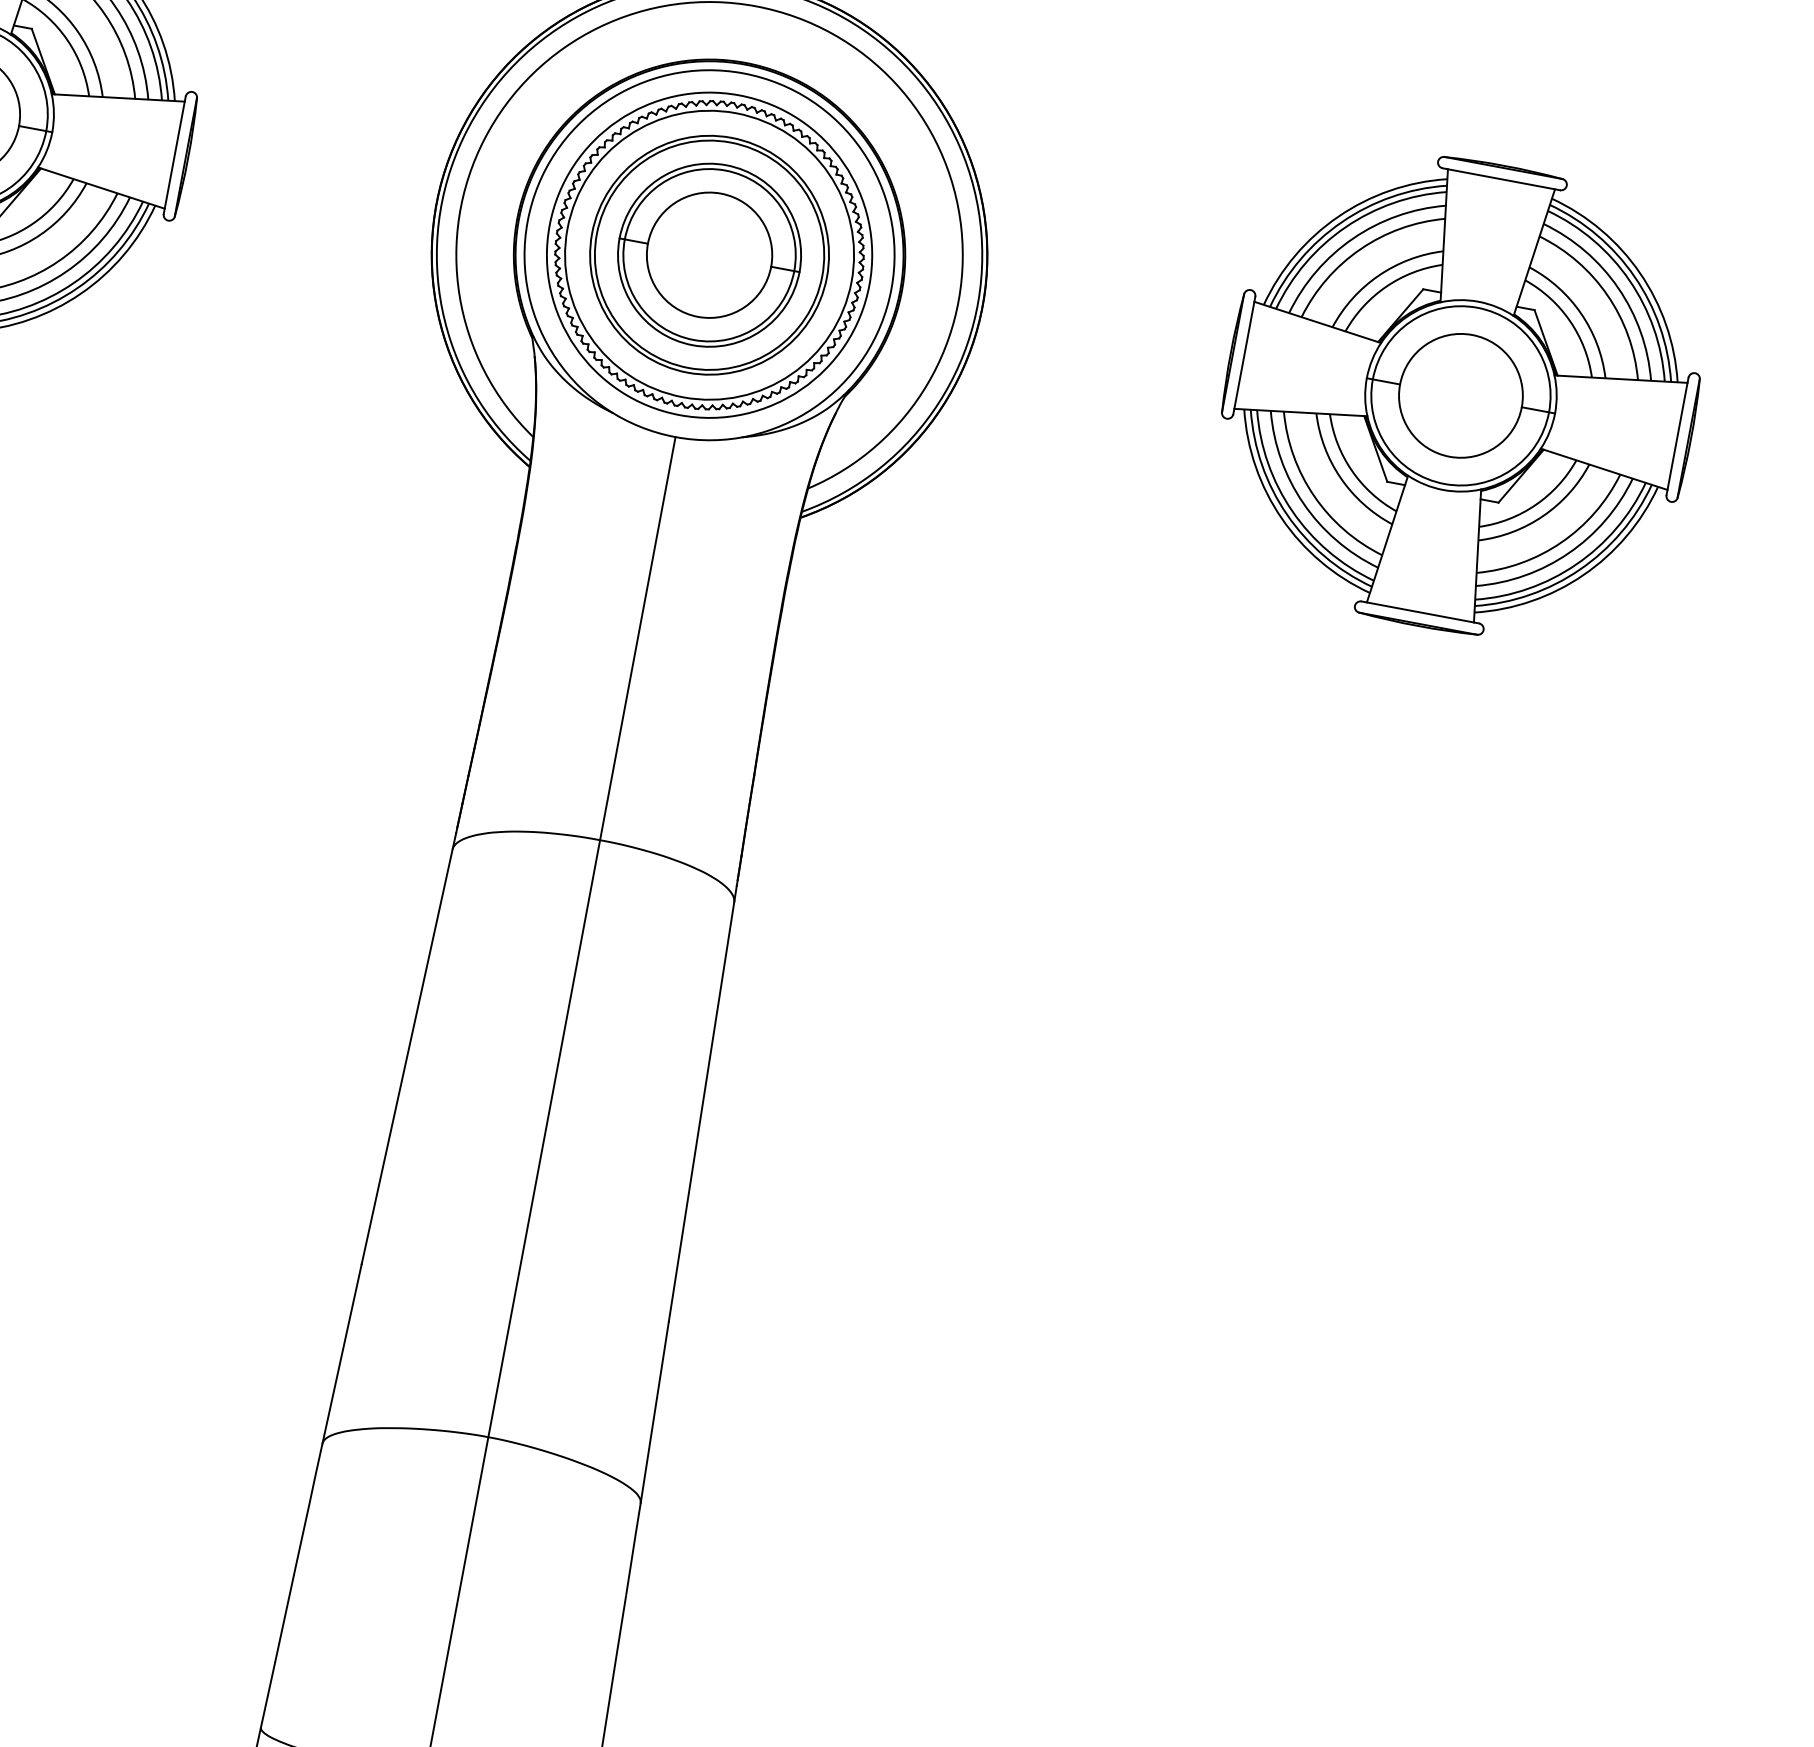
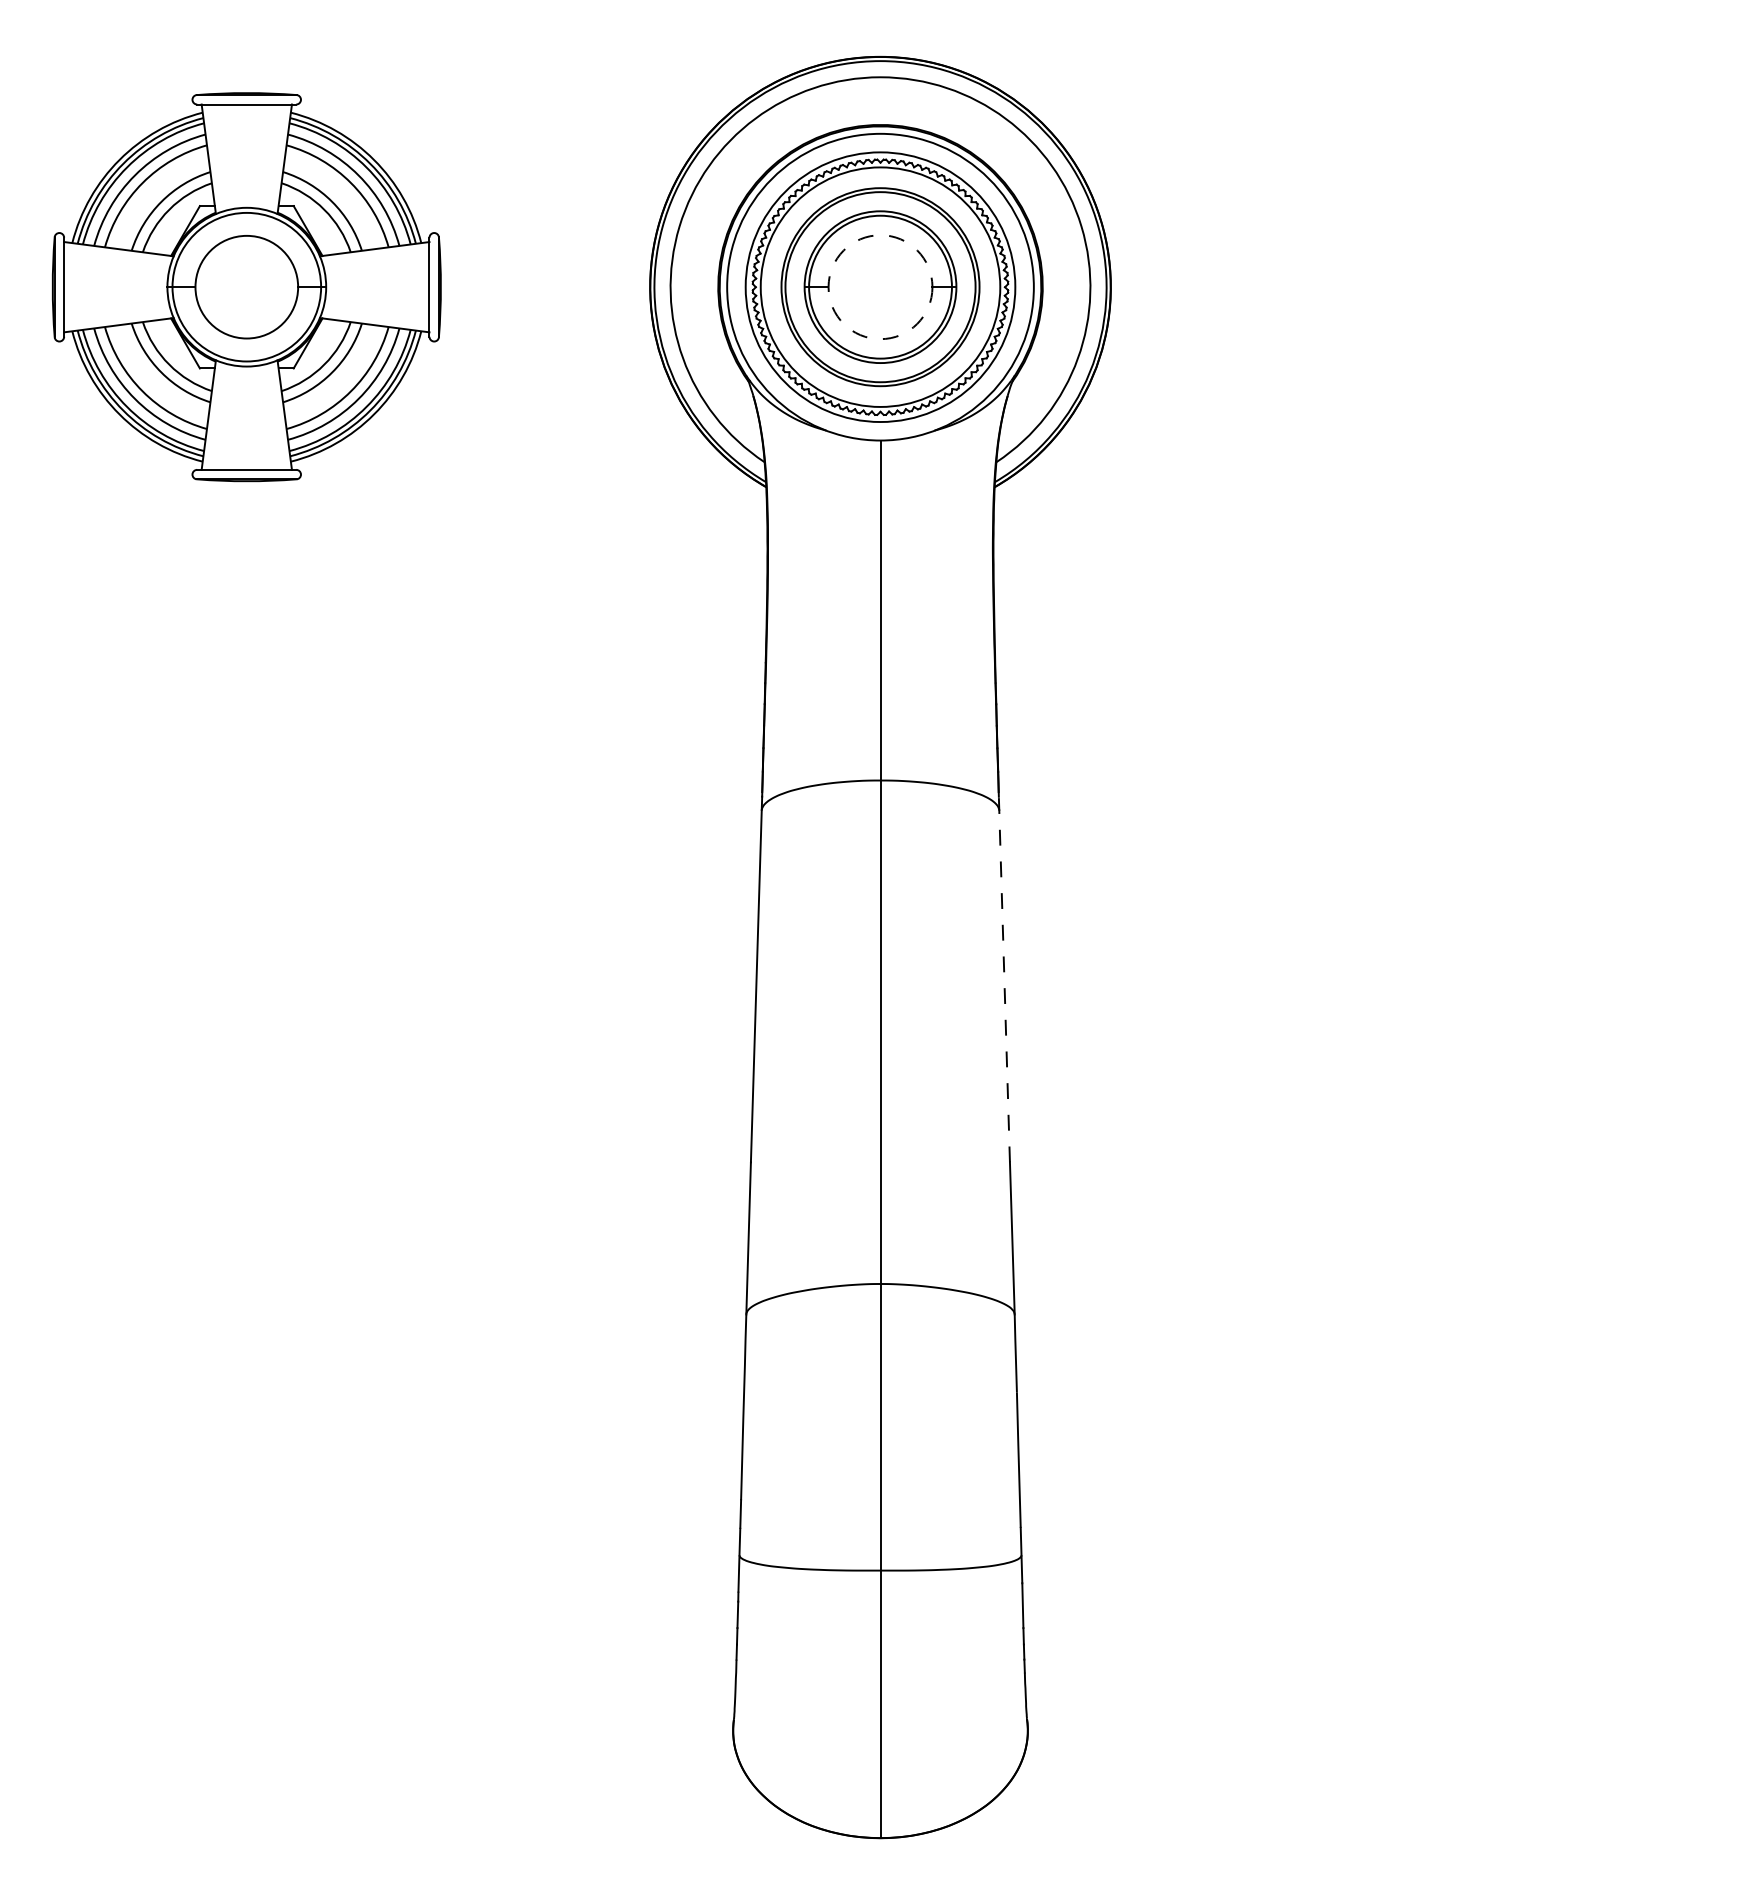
circle: (709, 255) -> (880, 287), solid -> dashed
part: (1461, 396) -> (1514, 287), removed
line: (702, 1103) -> (1004, 979), solid -> dashed

